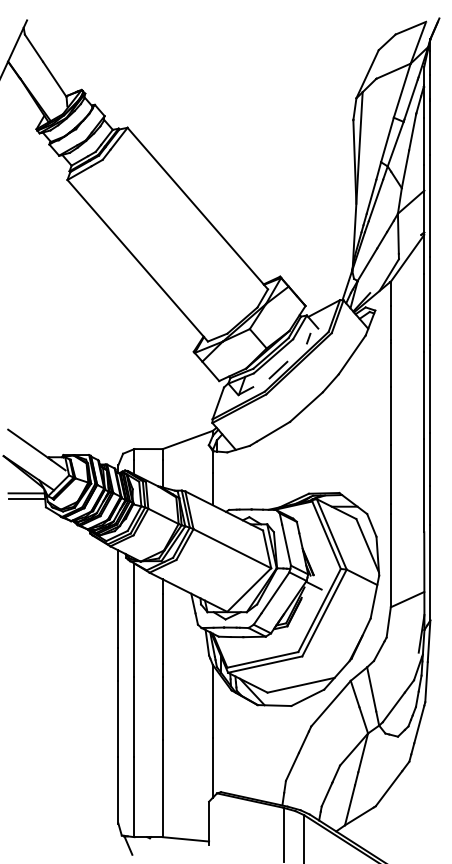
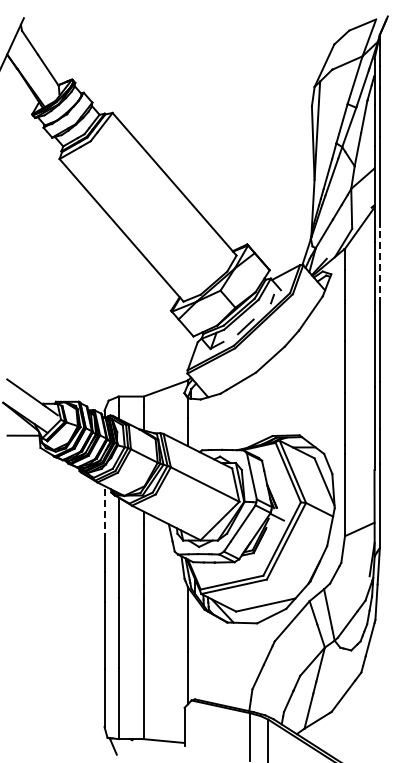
line: (429, 300) -> (379, 265), solid -> dashed
line: (26, 498) -> (23, 440), removed
line: (118, 580) -> (104, 512), solid -> dashed

